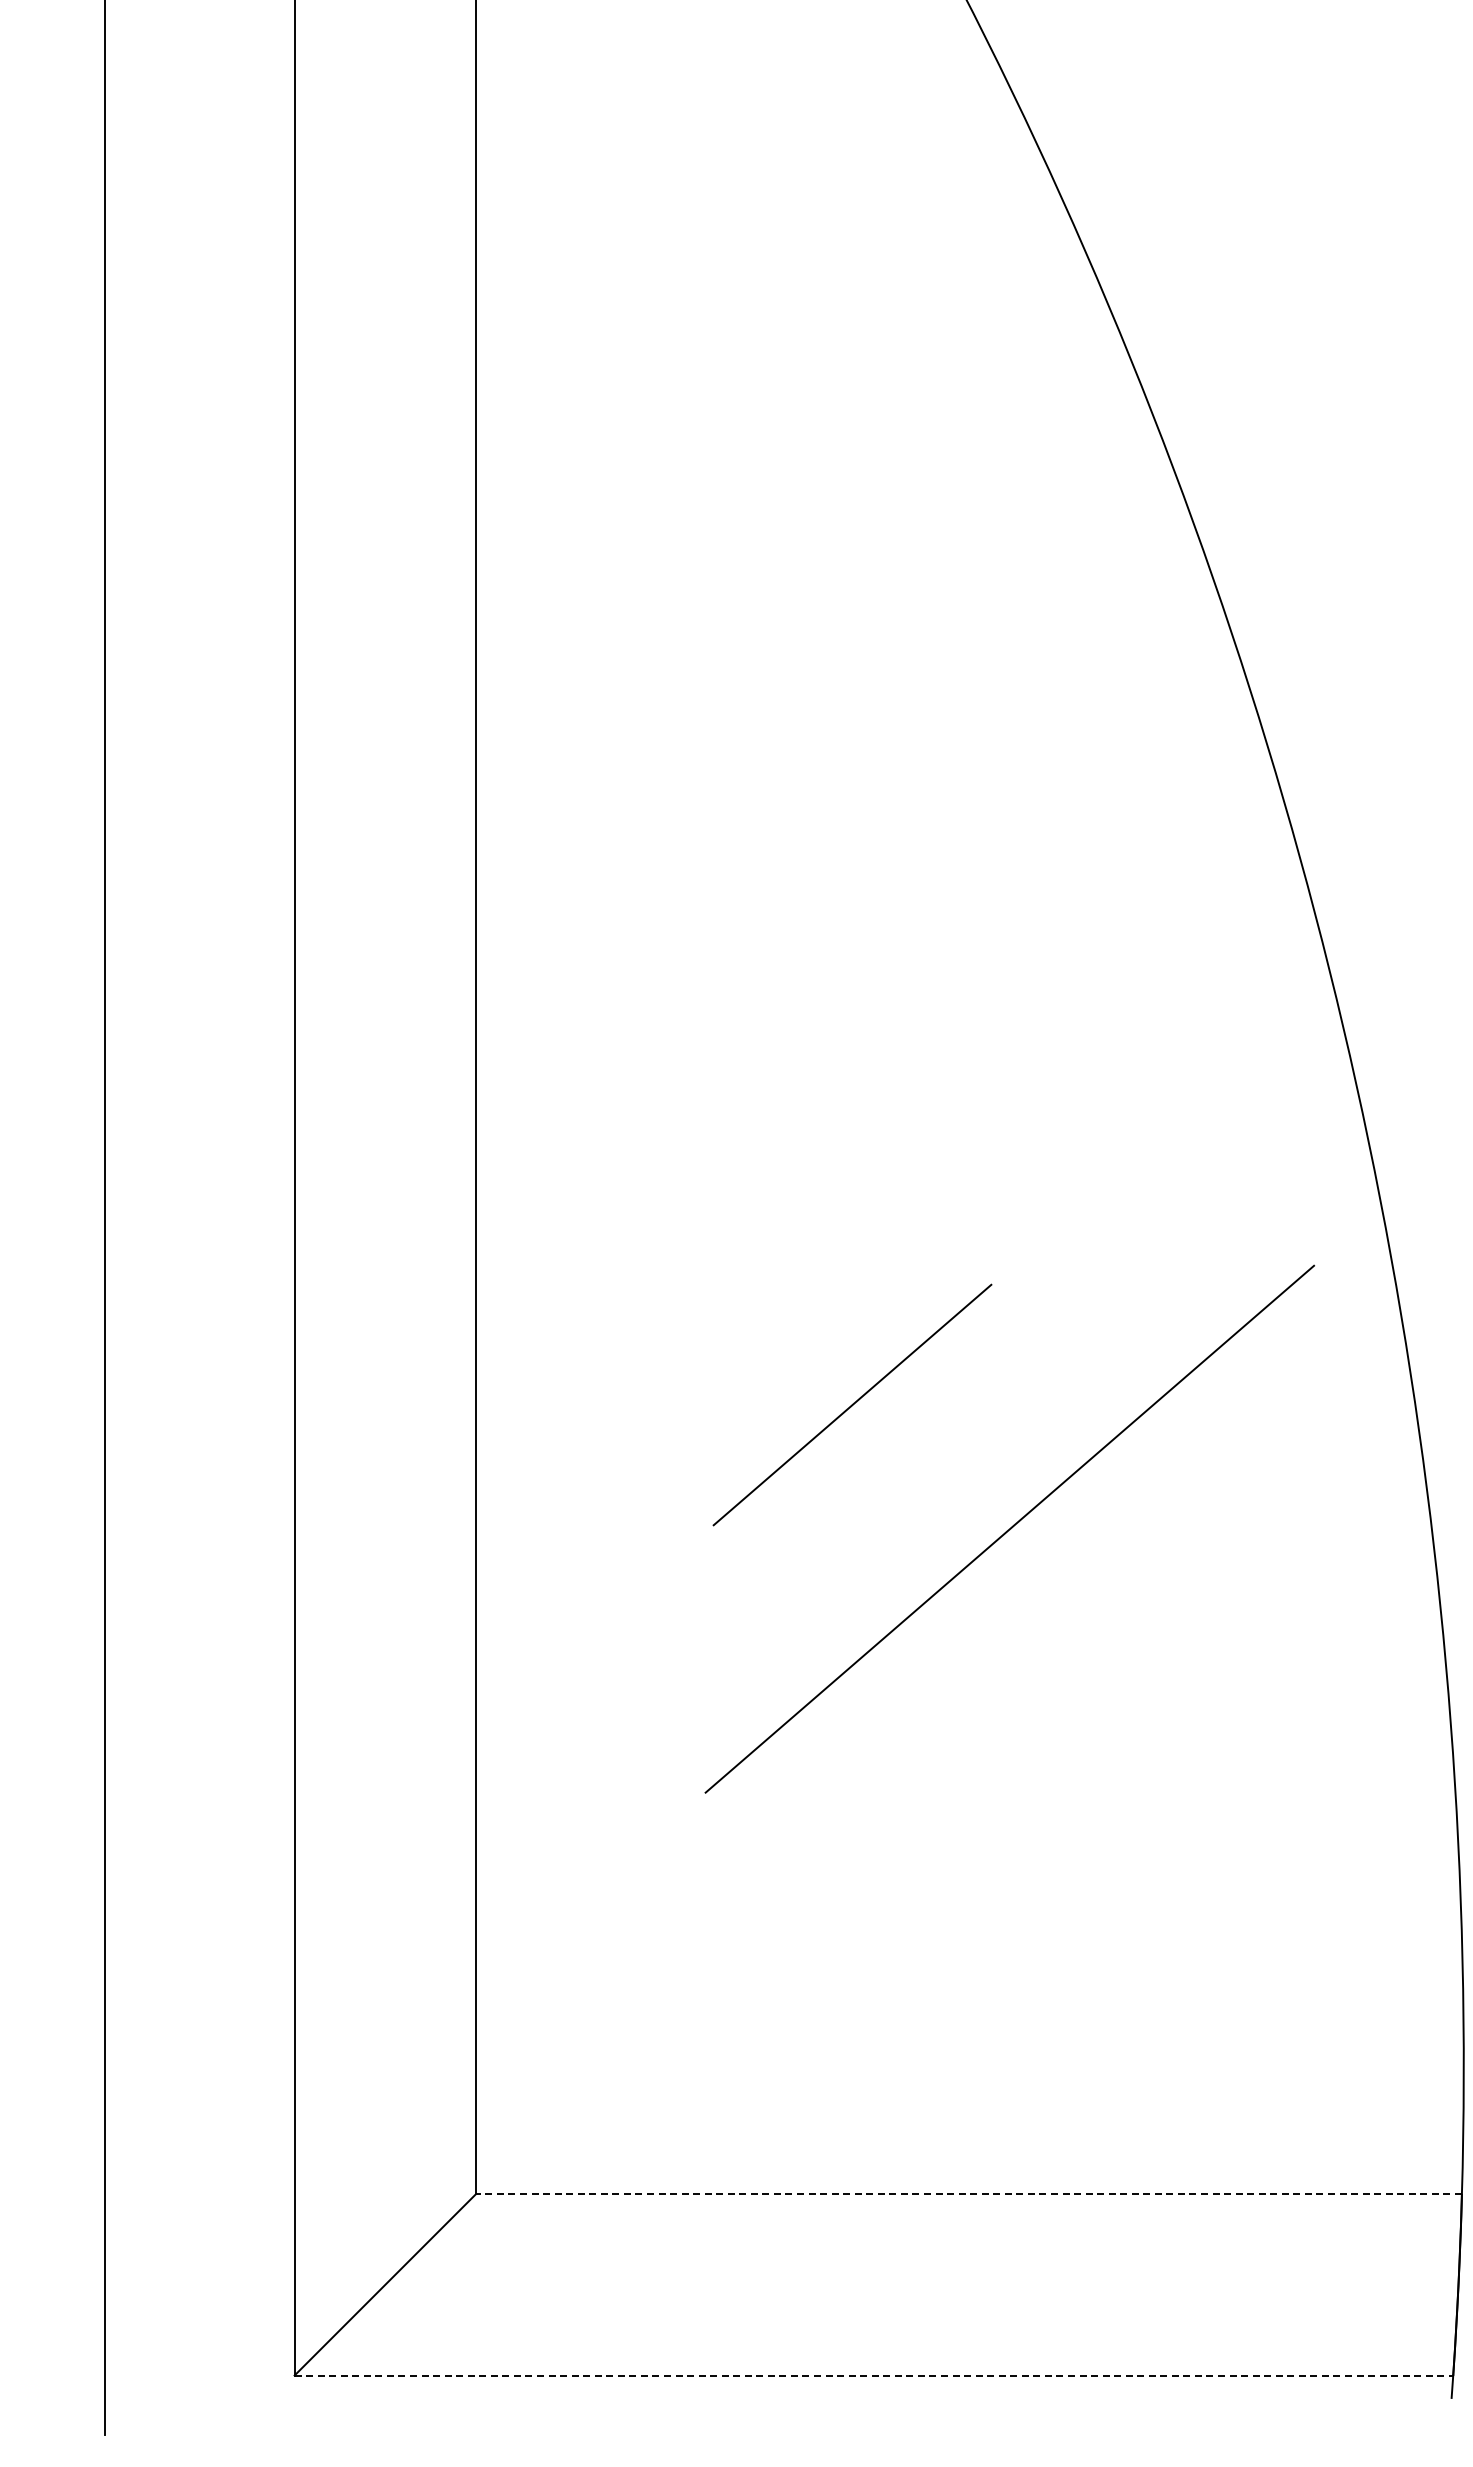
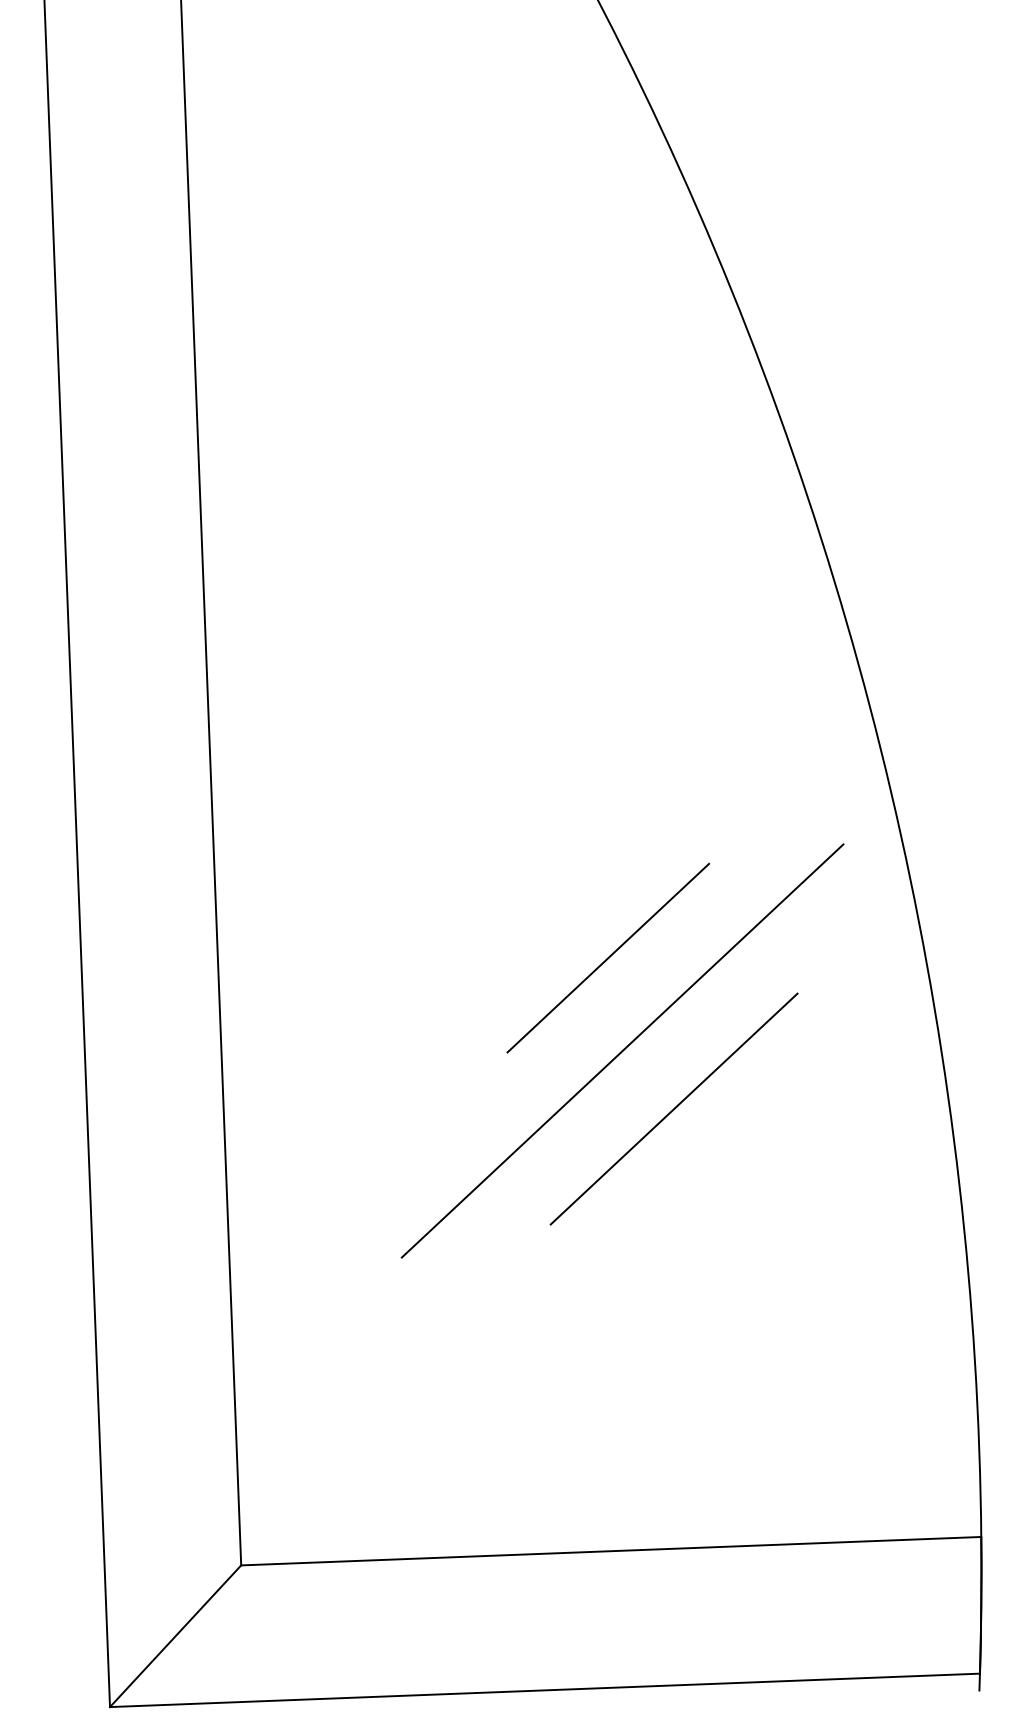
line: (852, 1404) -> (608, 957), moved
line: (1075, 1608) -> (674, 1108), added
line: (969, 2193) -> (611, 1550), dashed -> solid
line: (874, 2375) -> (545, 1690), dashed -> solid

